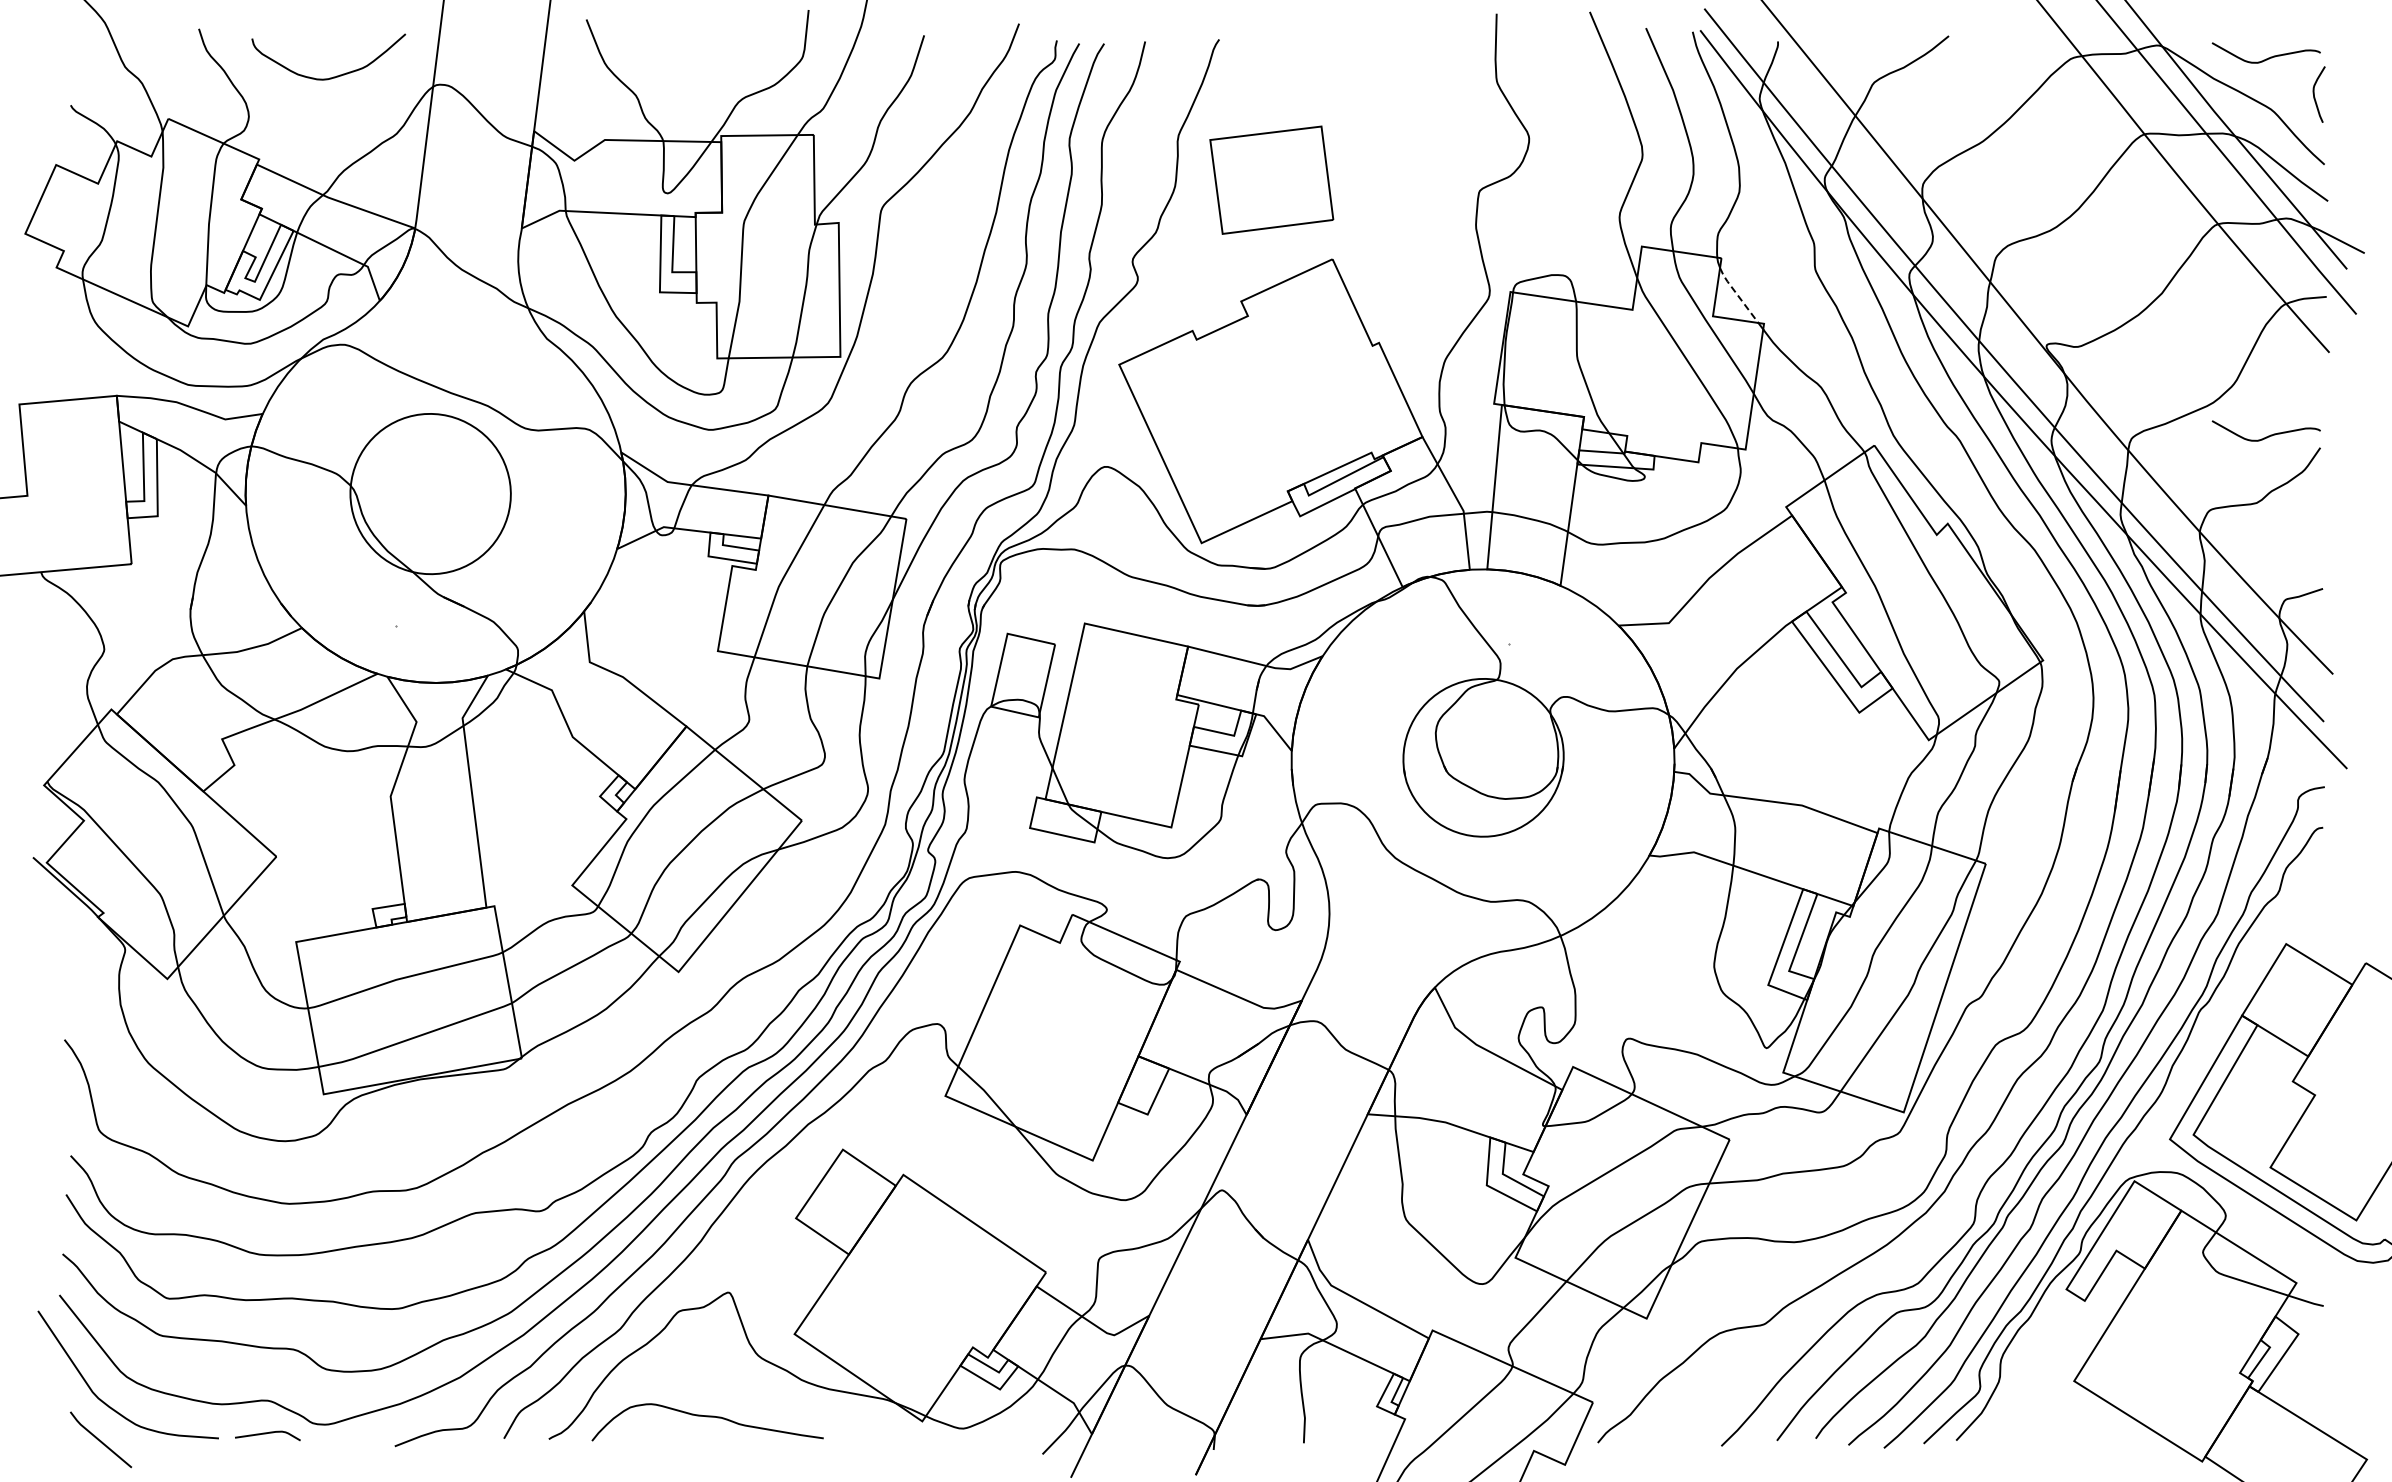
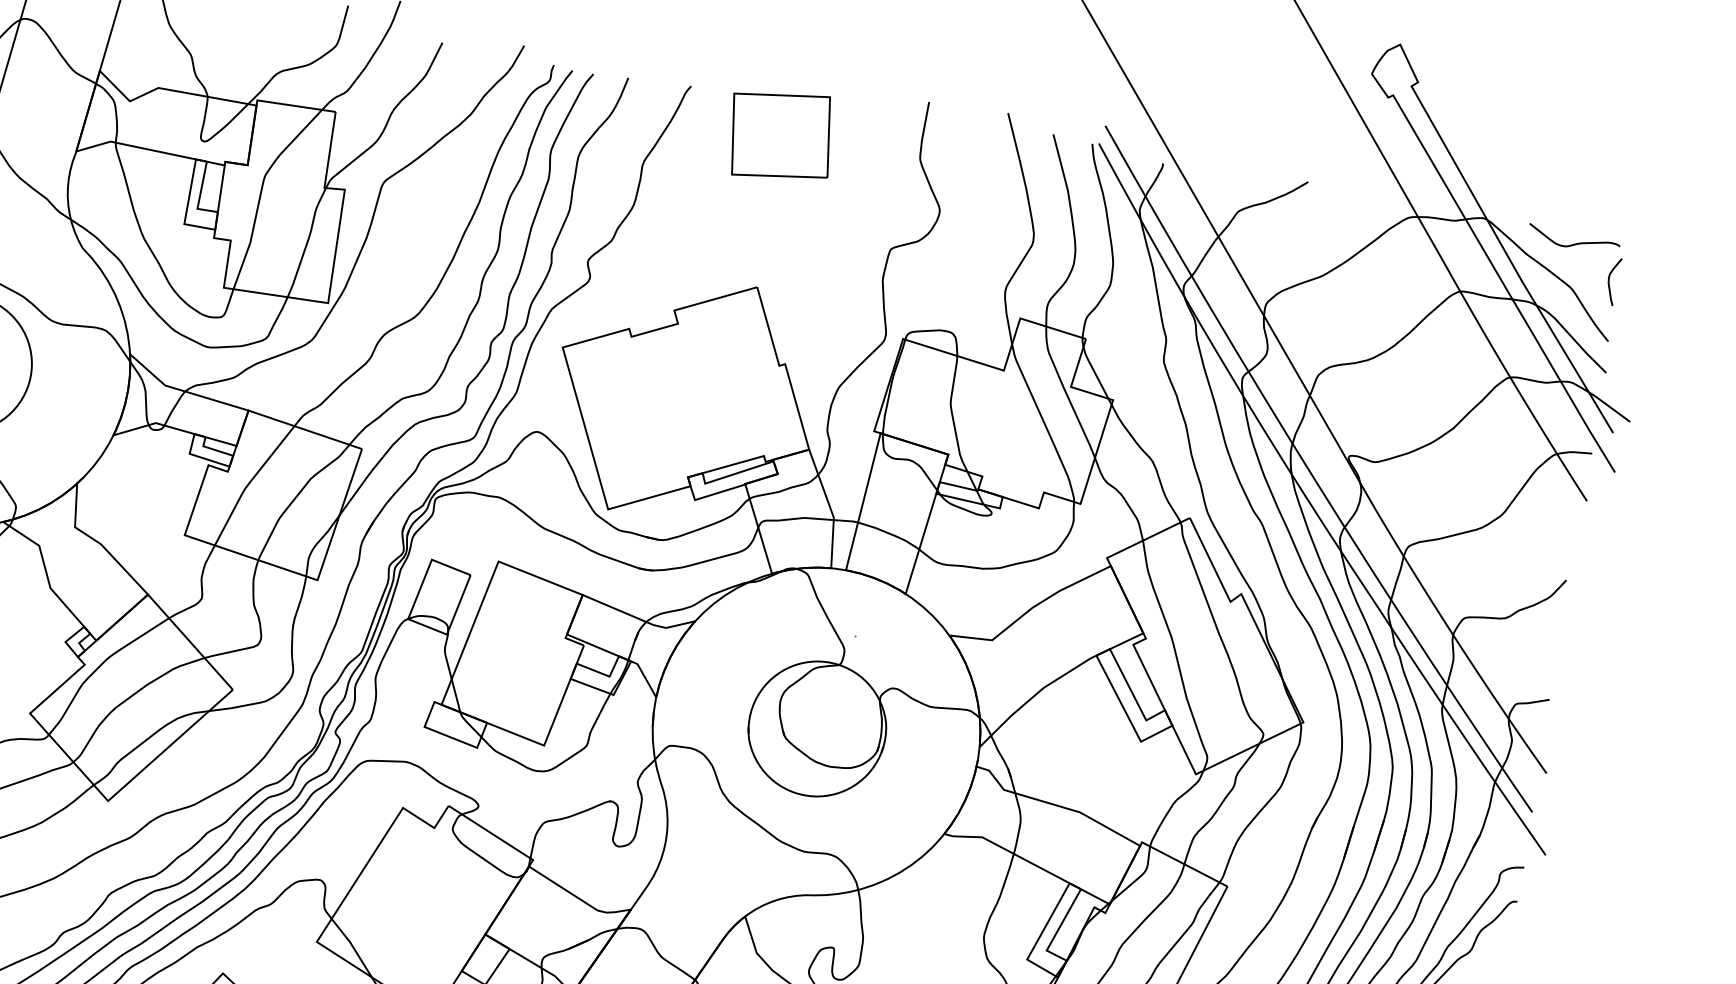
part: (1271, 179) -> (780, 135), moved
line: (1737, 295) -> (1094, 372), dashed -> solid
curve: (2268, 435) -> (1524, 562), removed

